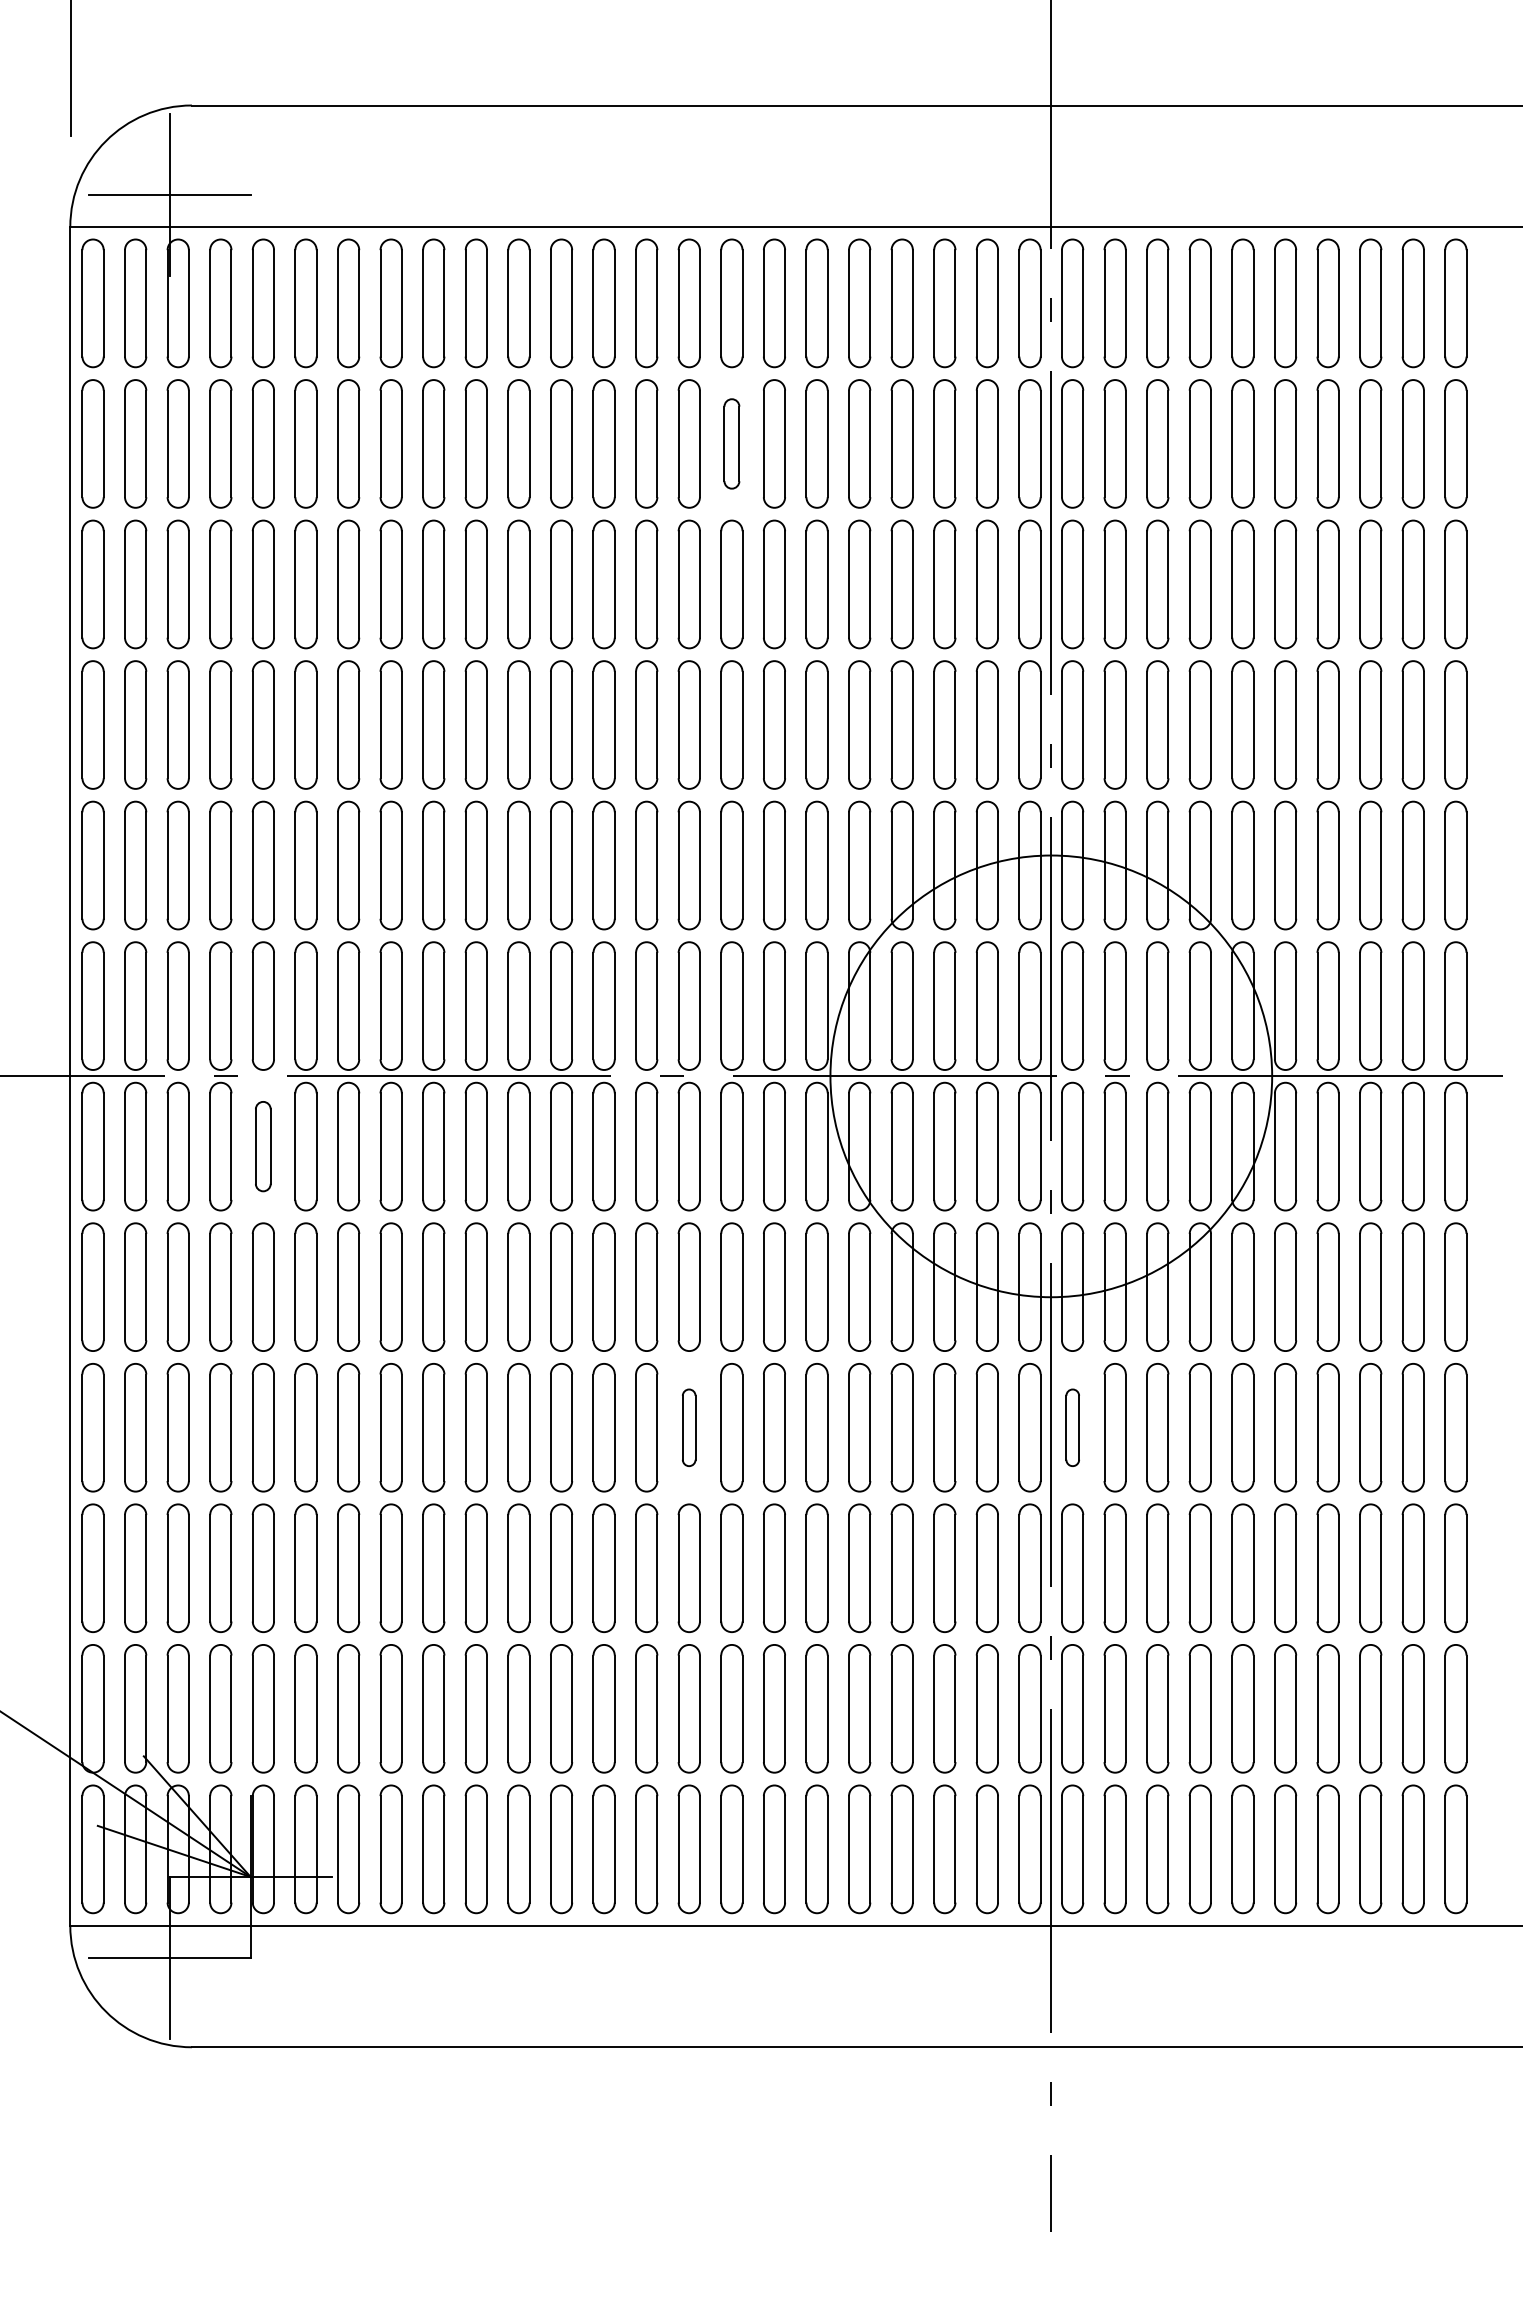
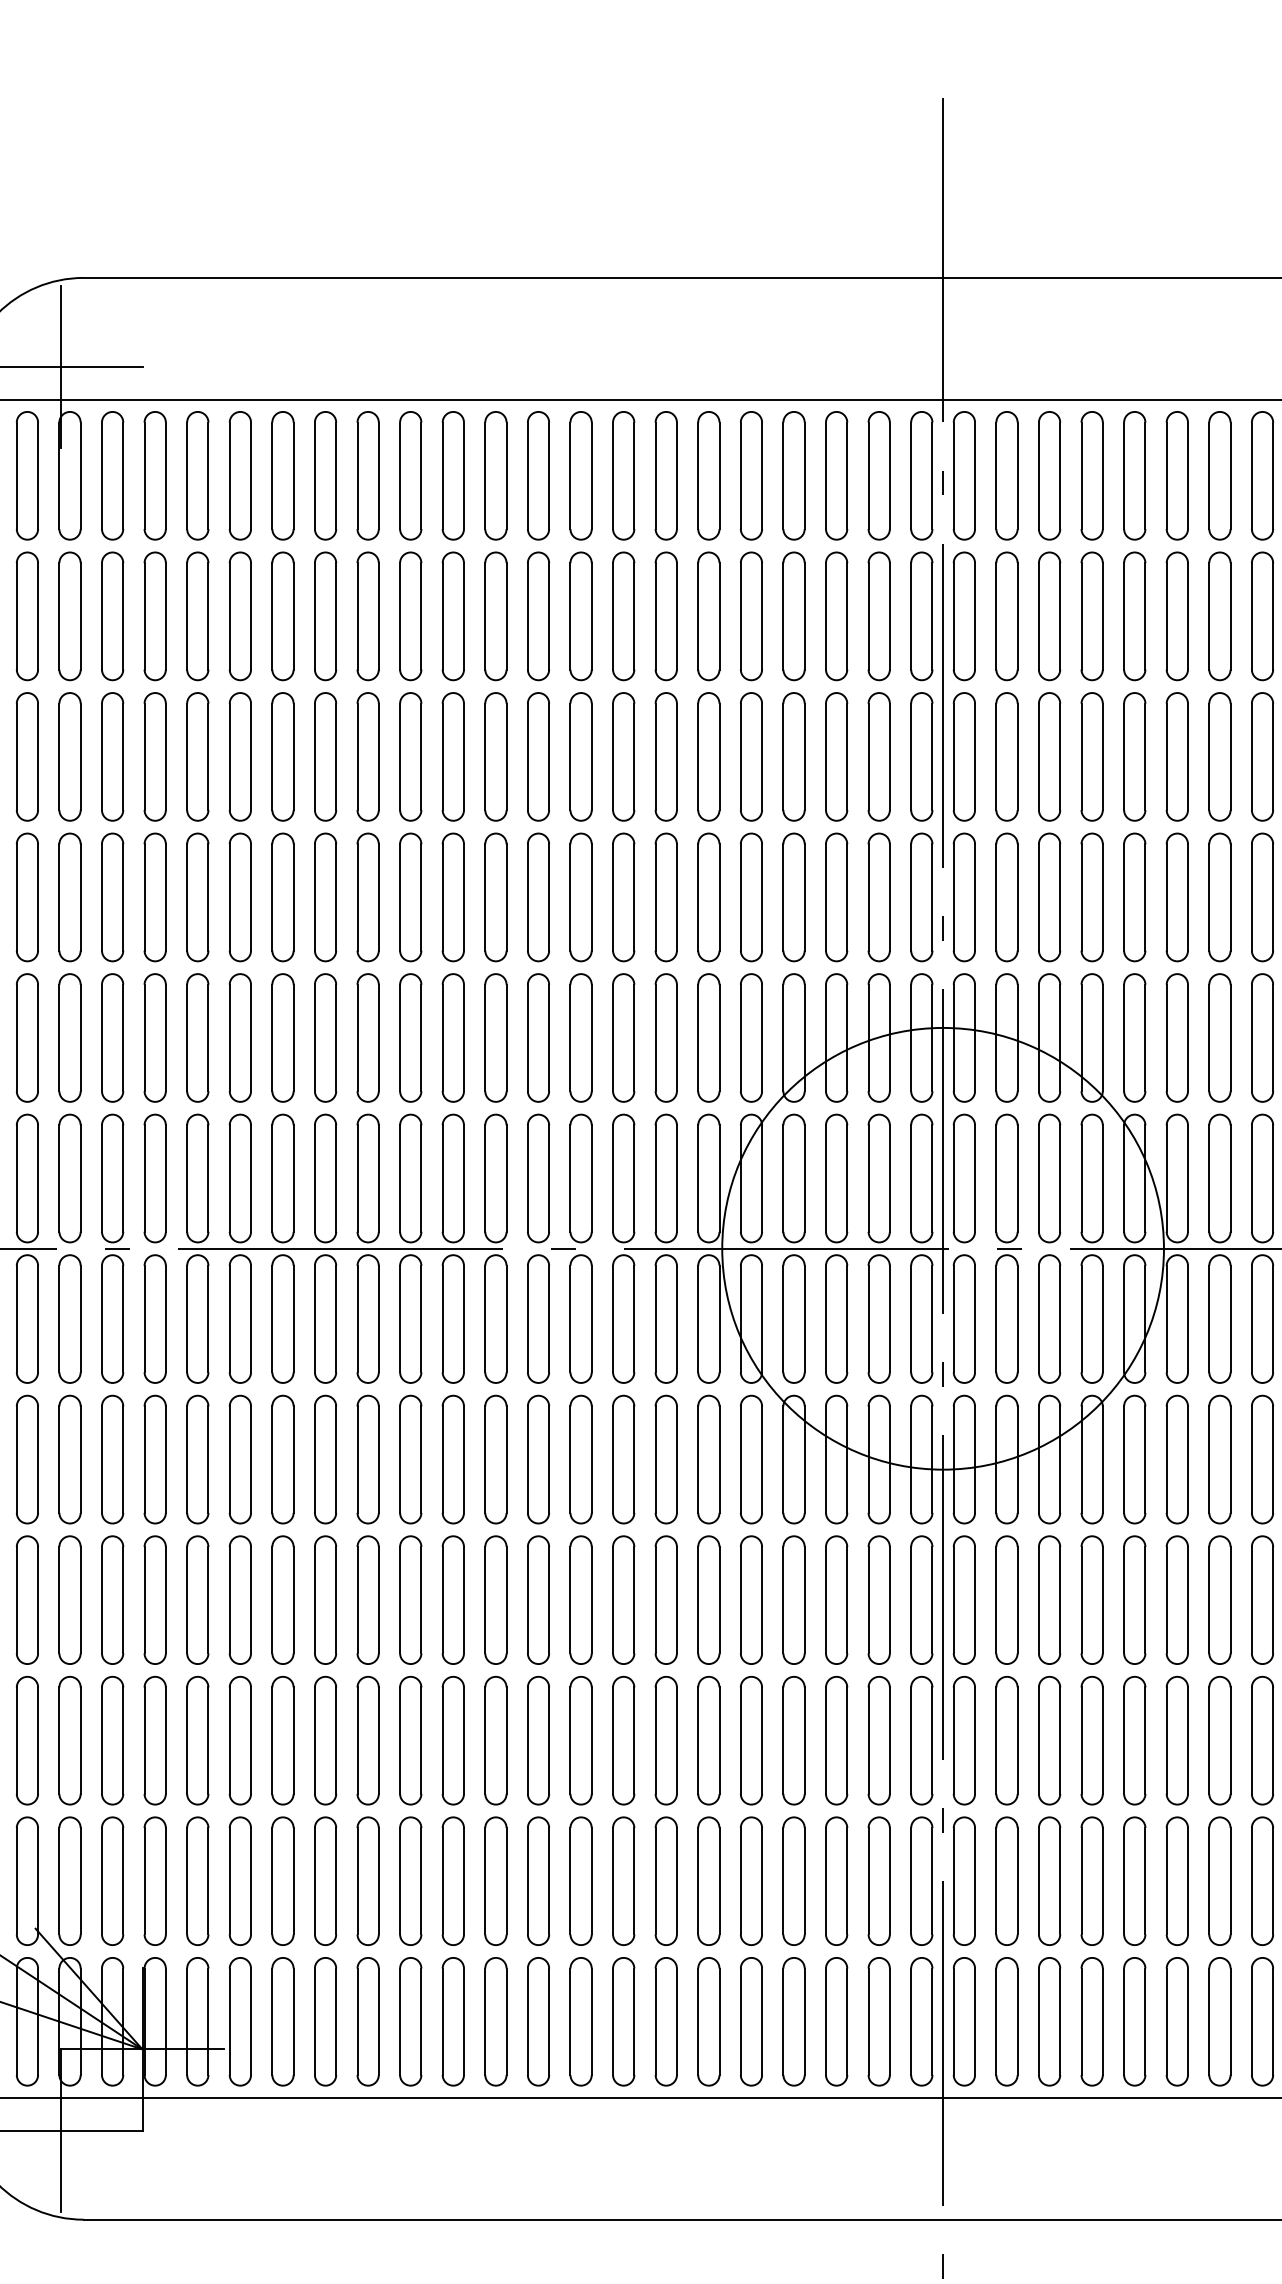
part: (731, 443) -> (623, 615), size x1.43
part: (262, 1146) -> (154, 1318), size x1.43
part: (688, 1427) -> (580, 1599), size x1.67
part: (1072, 1427) -> (964, 1599), size x1.67

